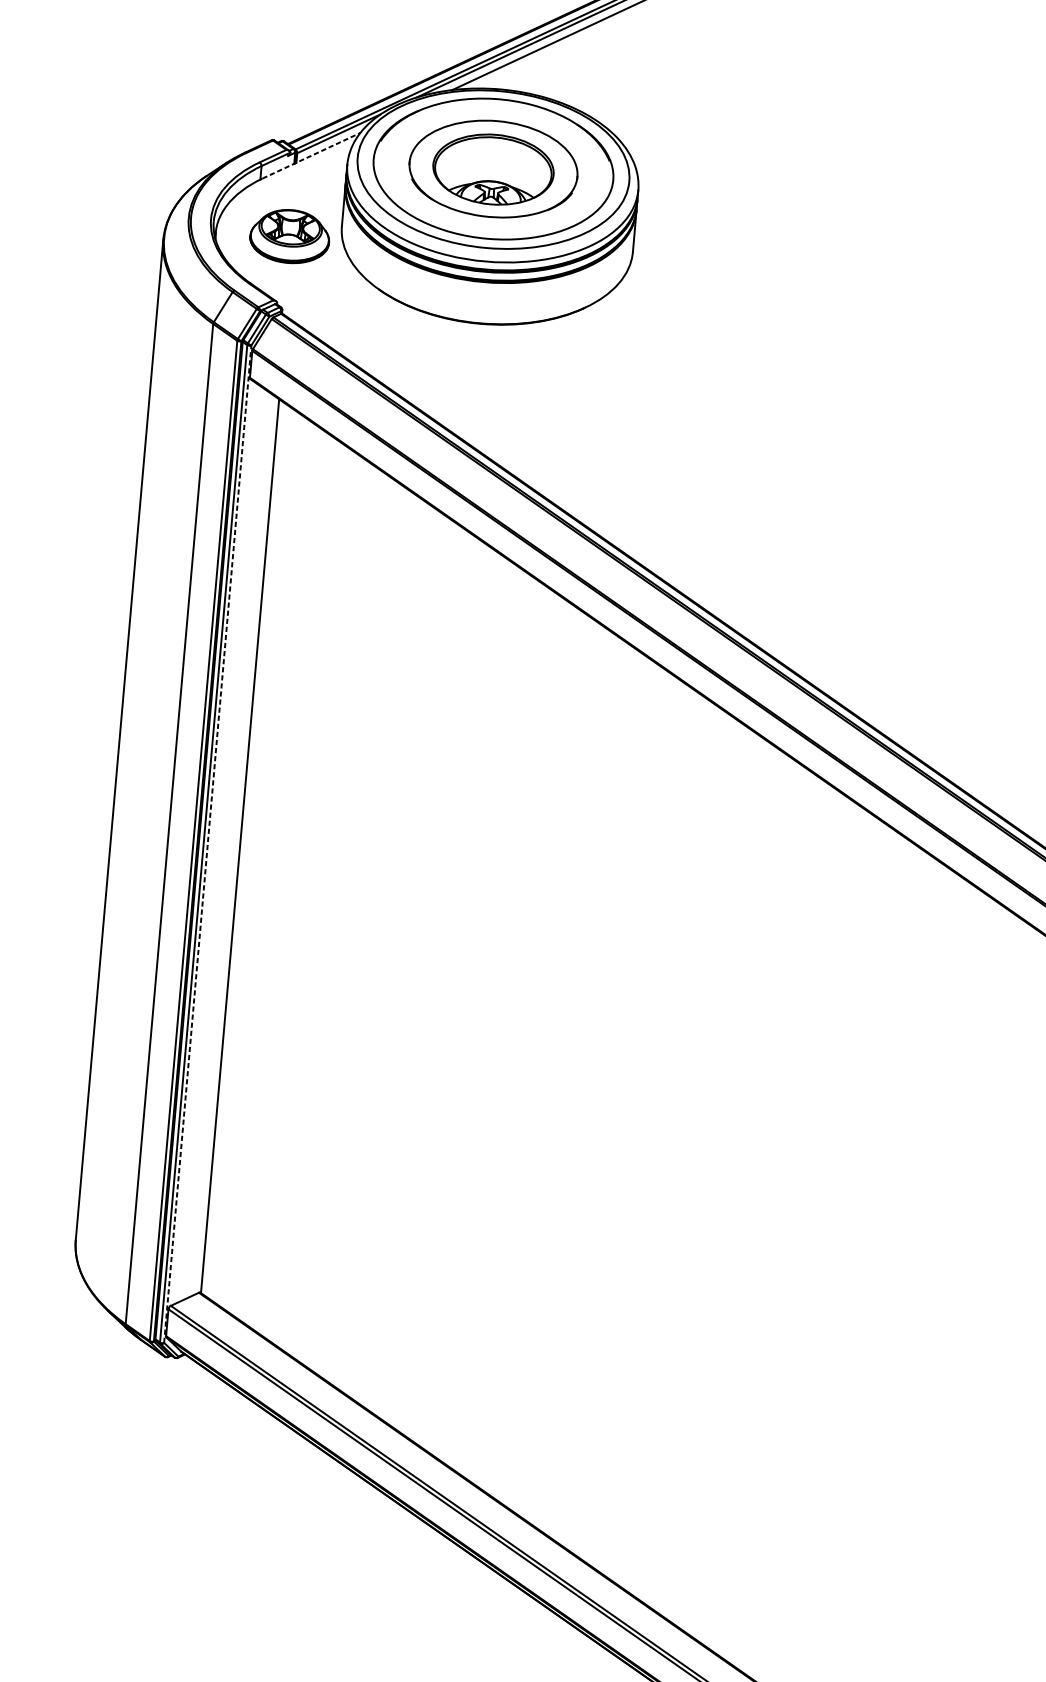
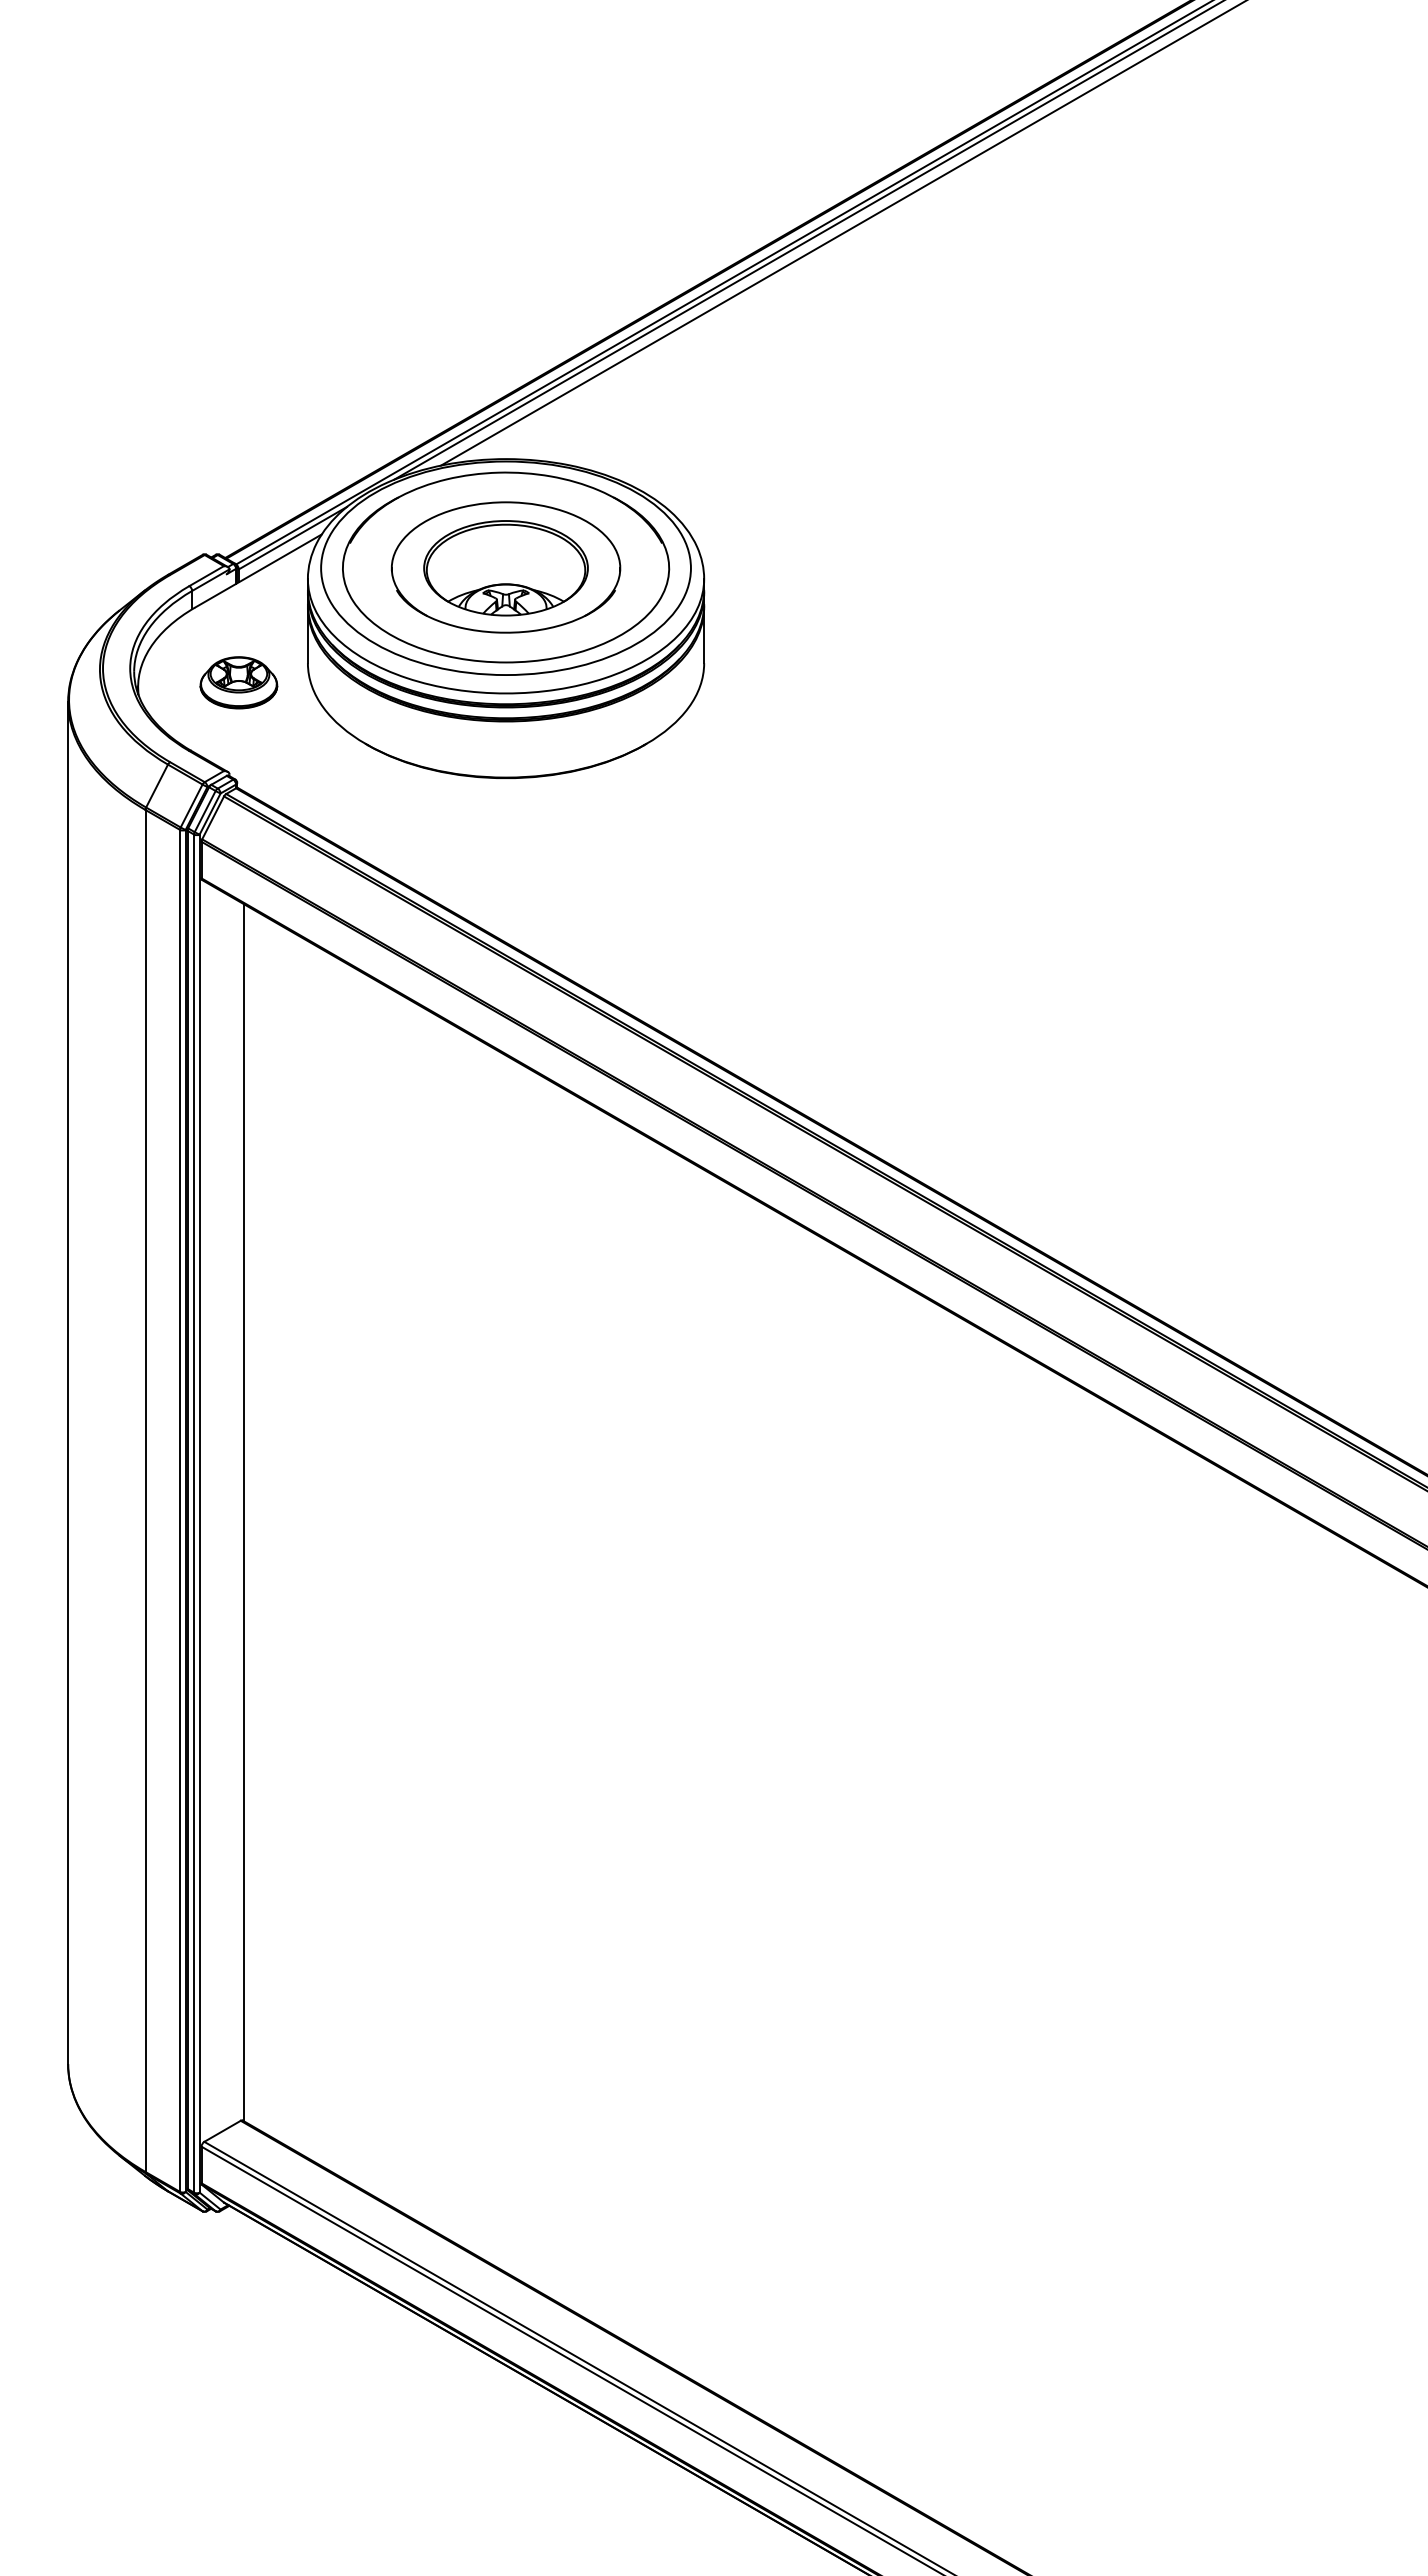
line: (311, 155) -> (258, 570), dashed -> solid
part: (289, 236) -> (238, 682), size x0.71
line: (207, 844) -> (199, 1513), dashed -> solid

